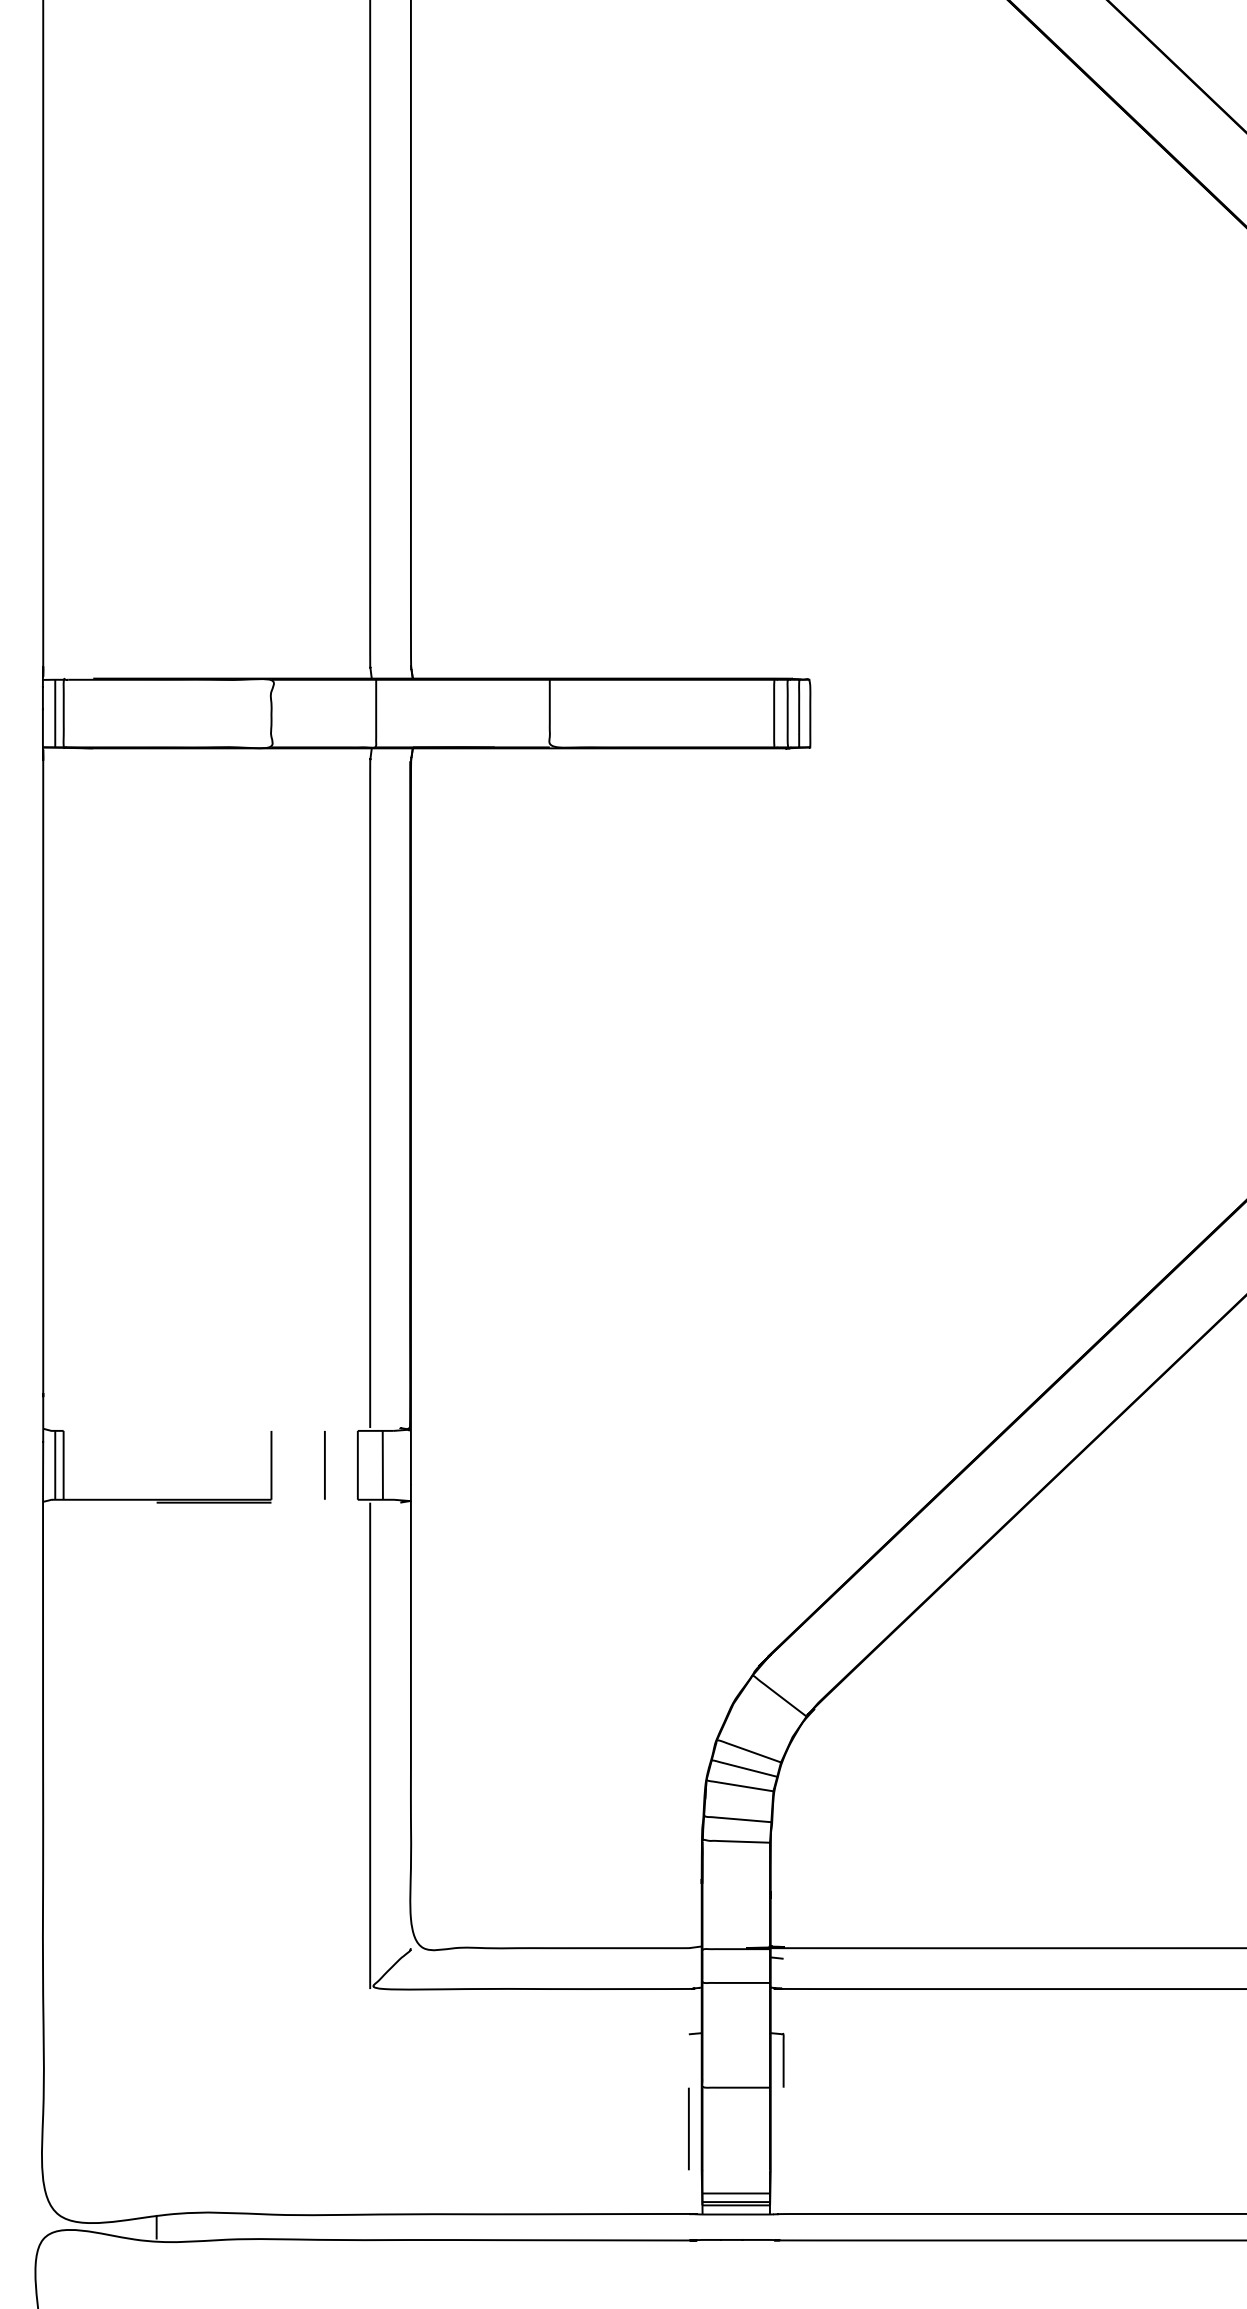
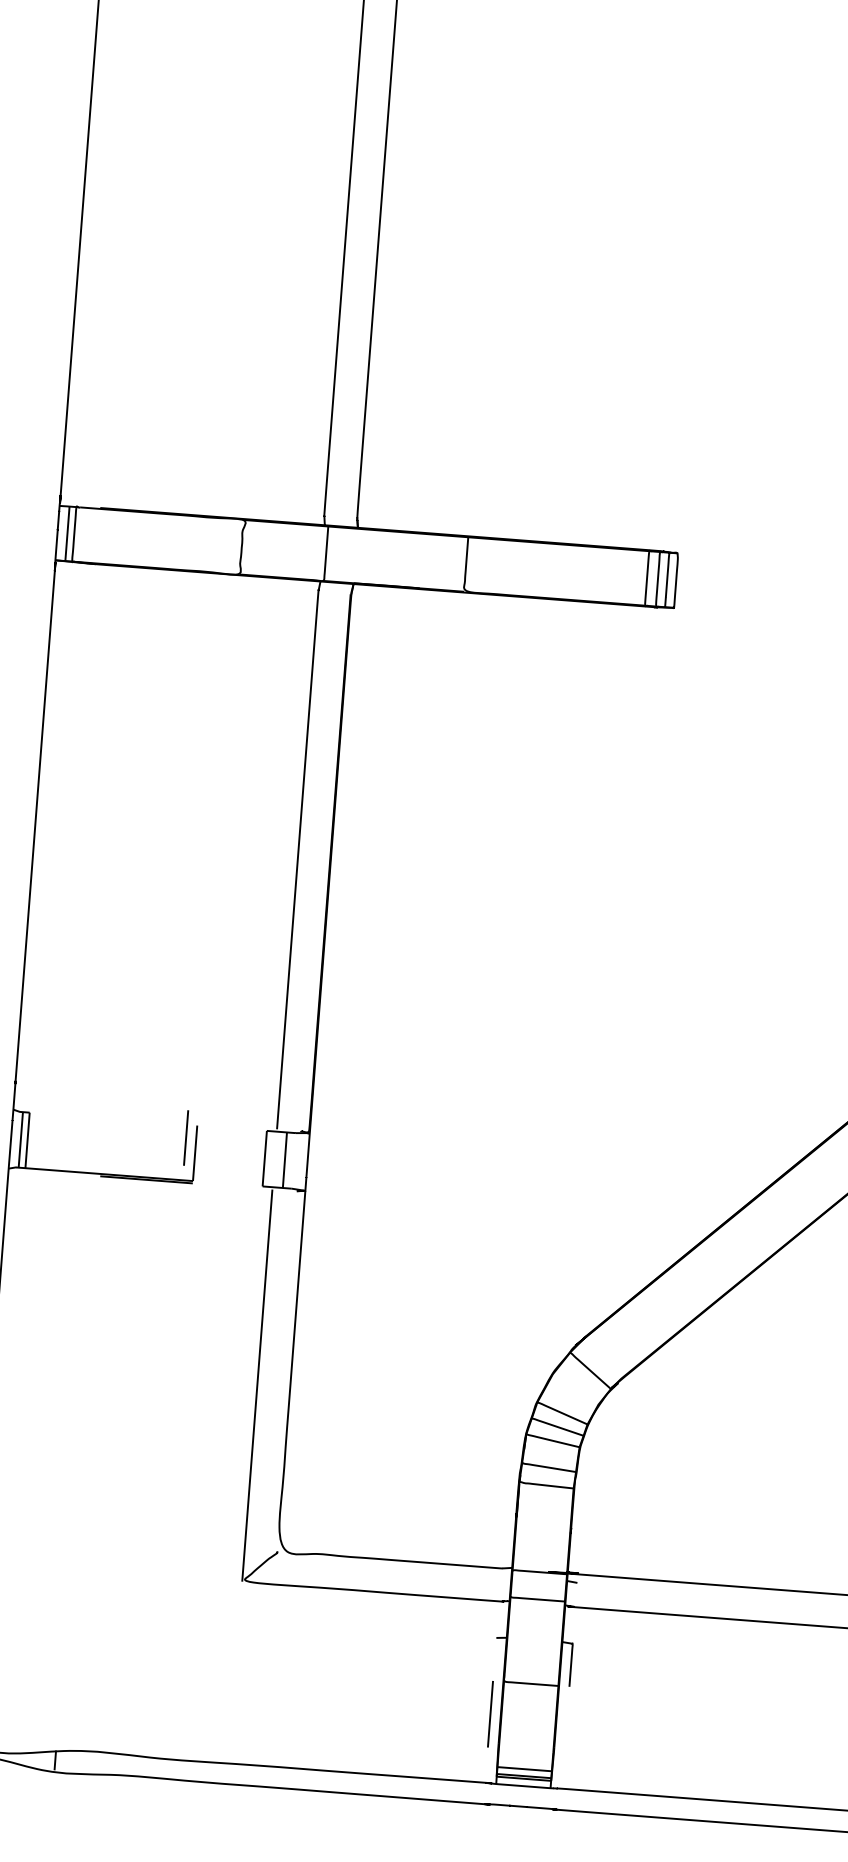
line: (324, 1465) -> (185, 1138), moved

